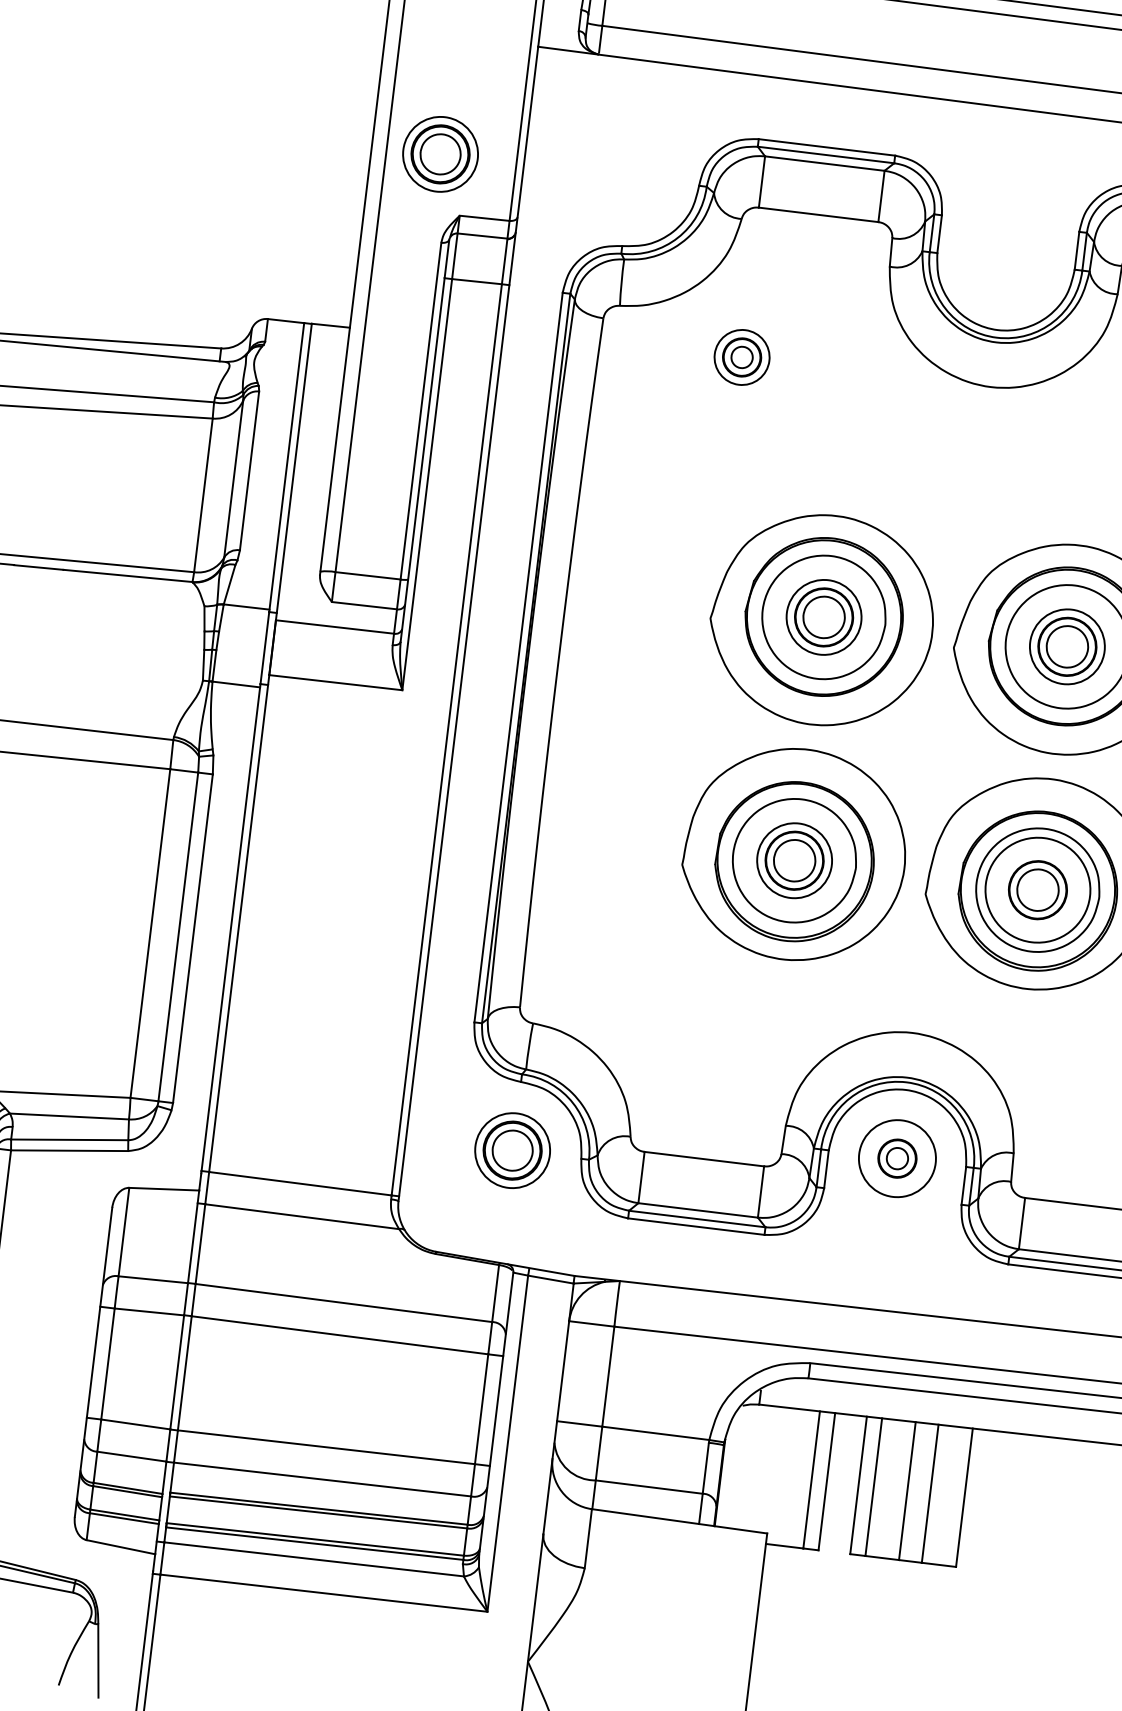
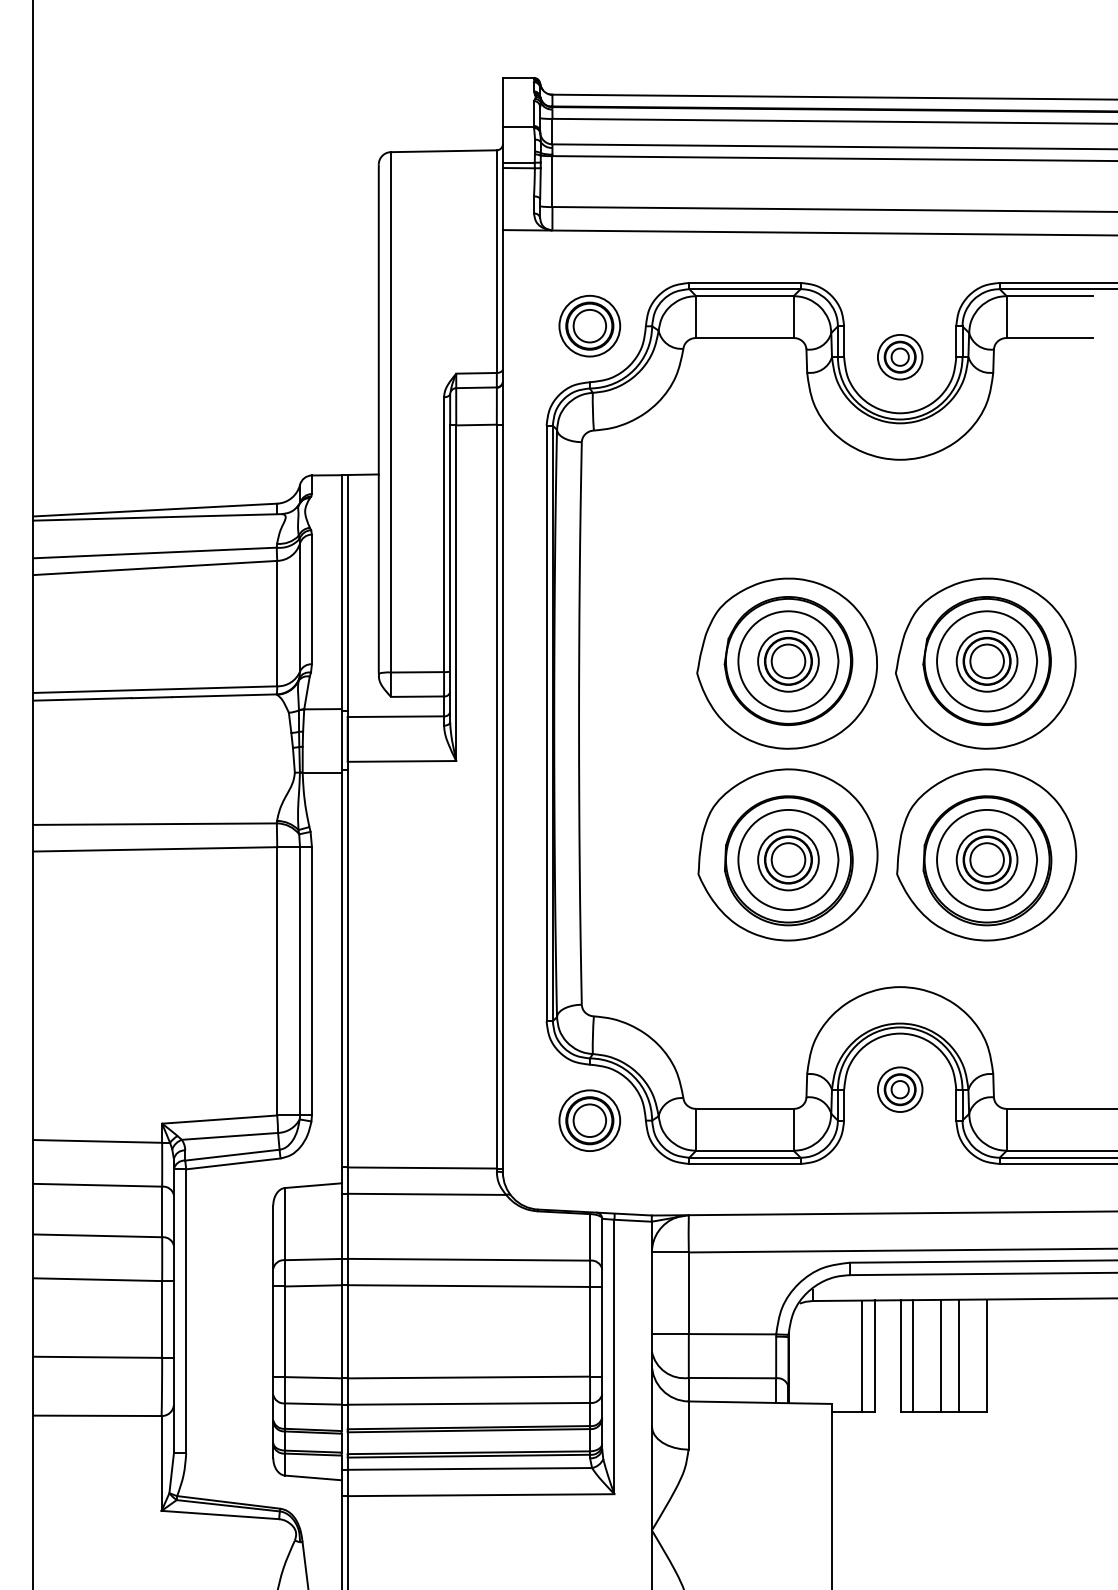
part: (440, 153) -> (589, 325), moved
part: (742, 357) -> (900, 357), moved
circle: (1037, 889) -> (986, 859), size x0.71
circle: (896, 1158) -> (899, 1089), size x0.71

